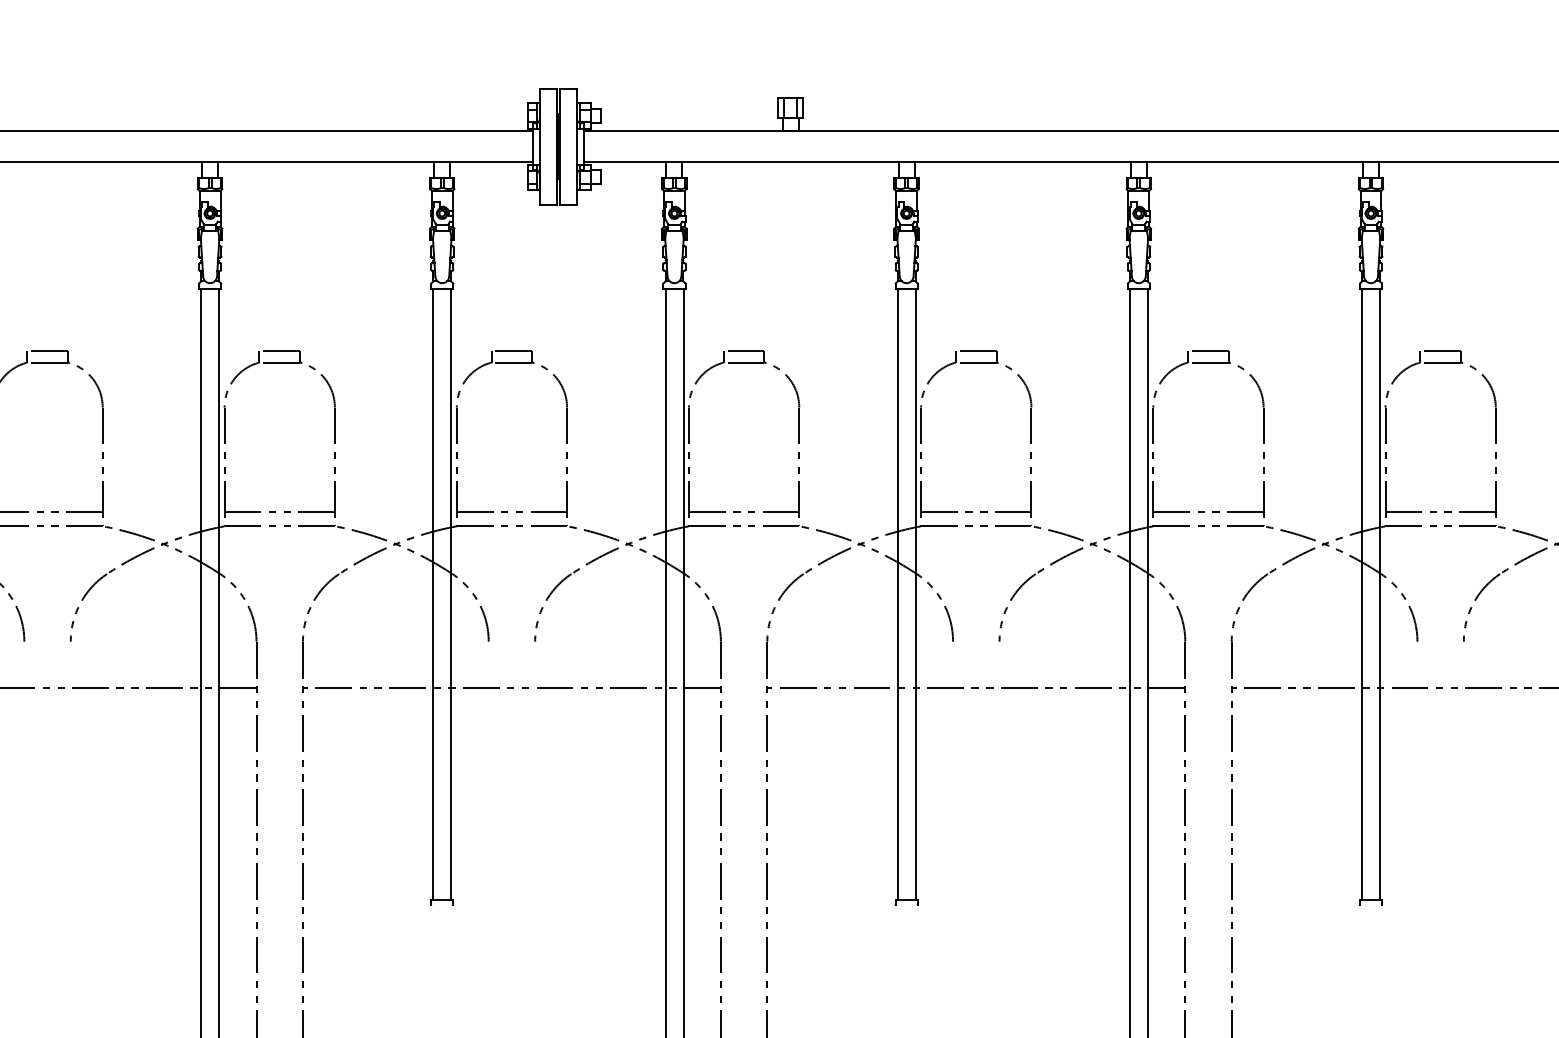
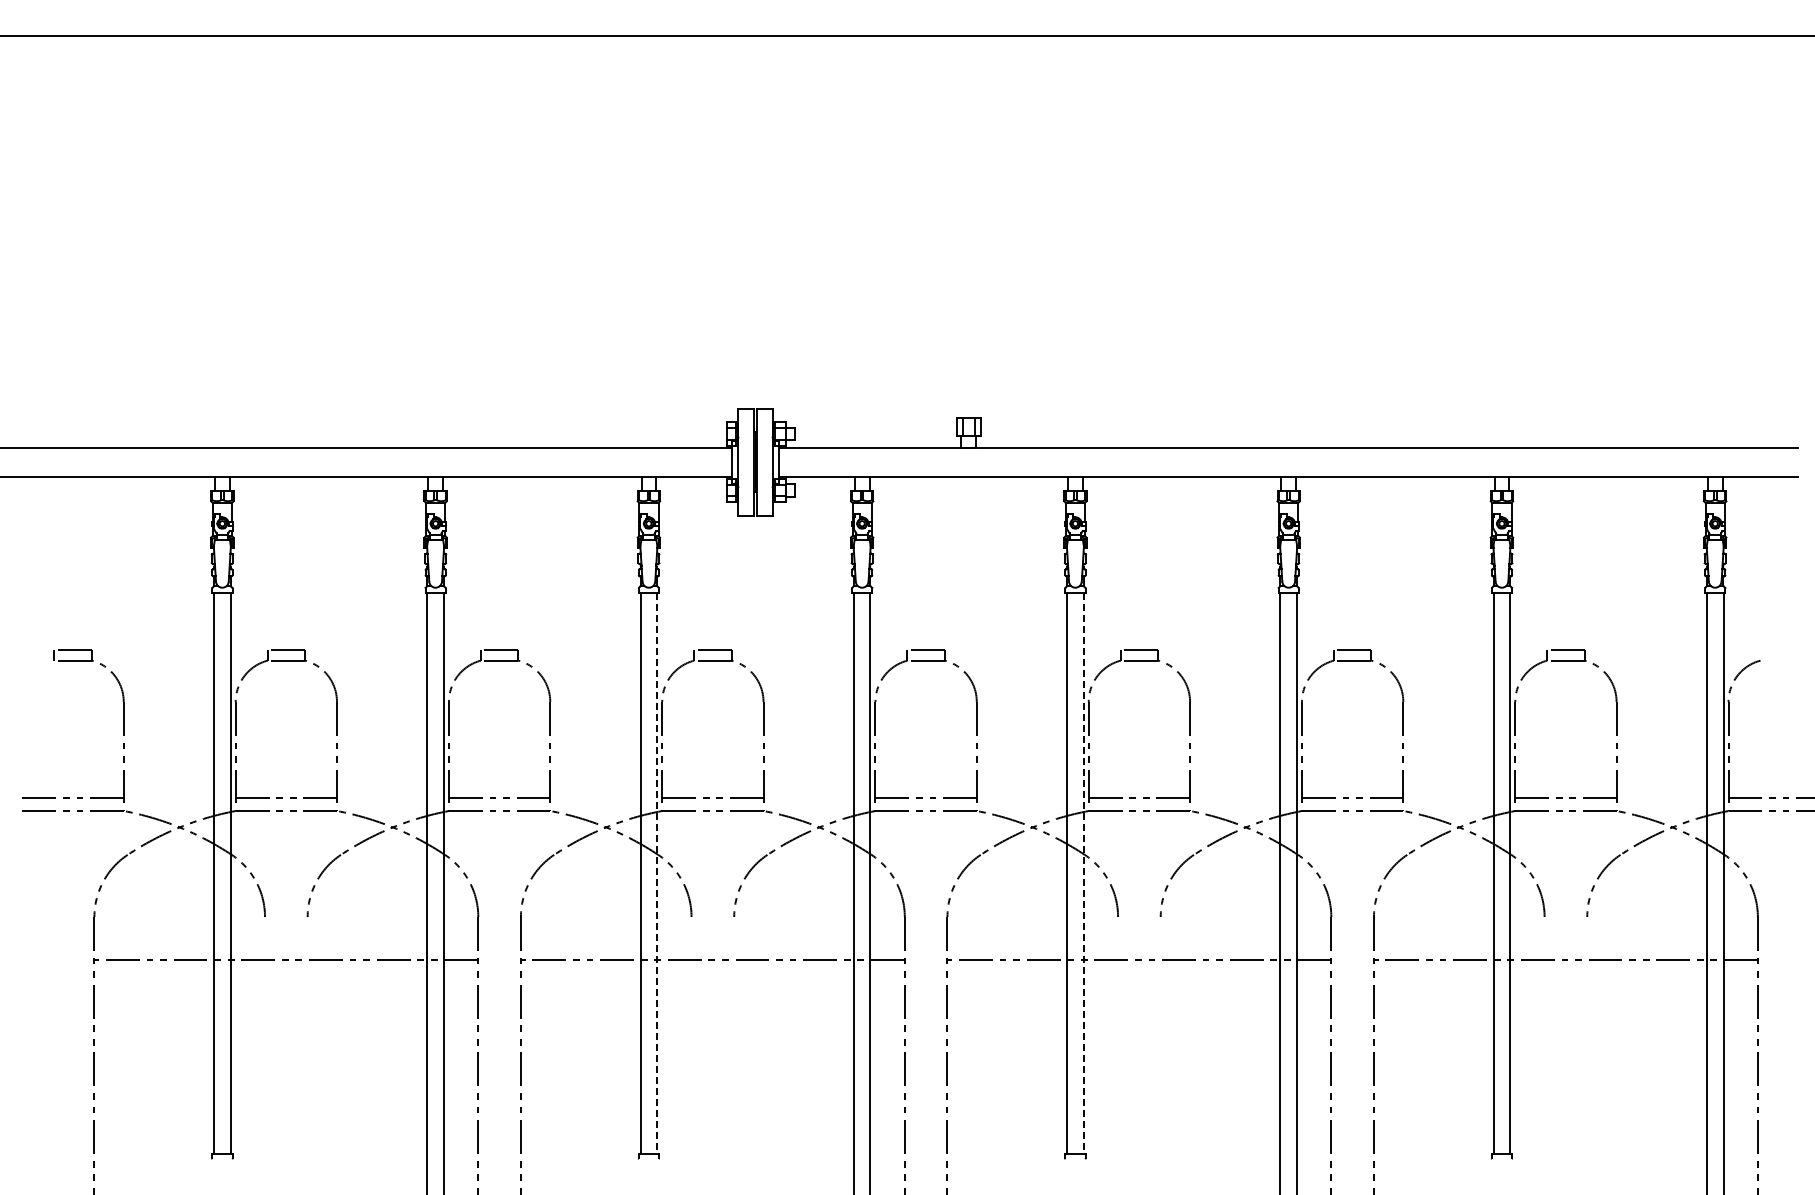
line: (451, 594) -> (657, 873), solid -> dashed
line: (915, 594) -> (1083, 873), solid -> dashed

